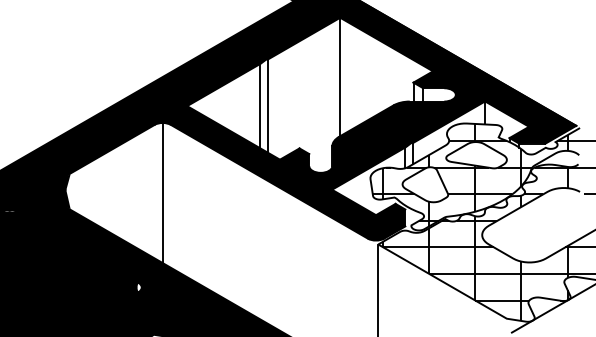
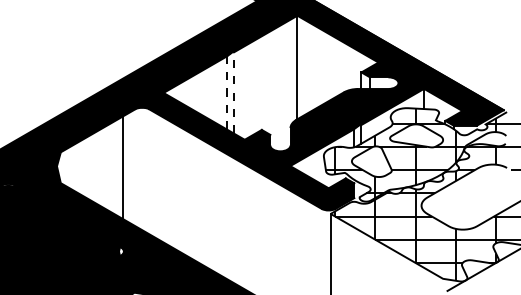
line: (259, 105) -> (226, 92), solid -> dashed
line: (268, 105) -> (234, 92), solid -> dashed
line: (163, 192) -> (123, 168), moved

